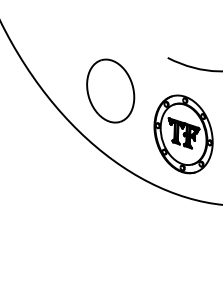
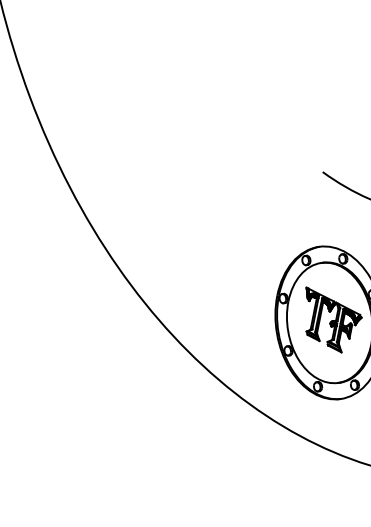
part: (110, 90) -> (203, 217), removed

